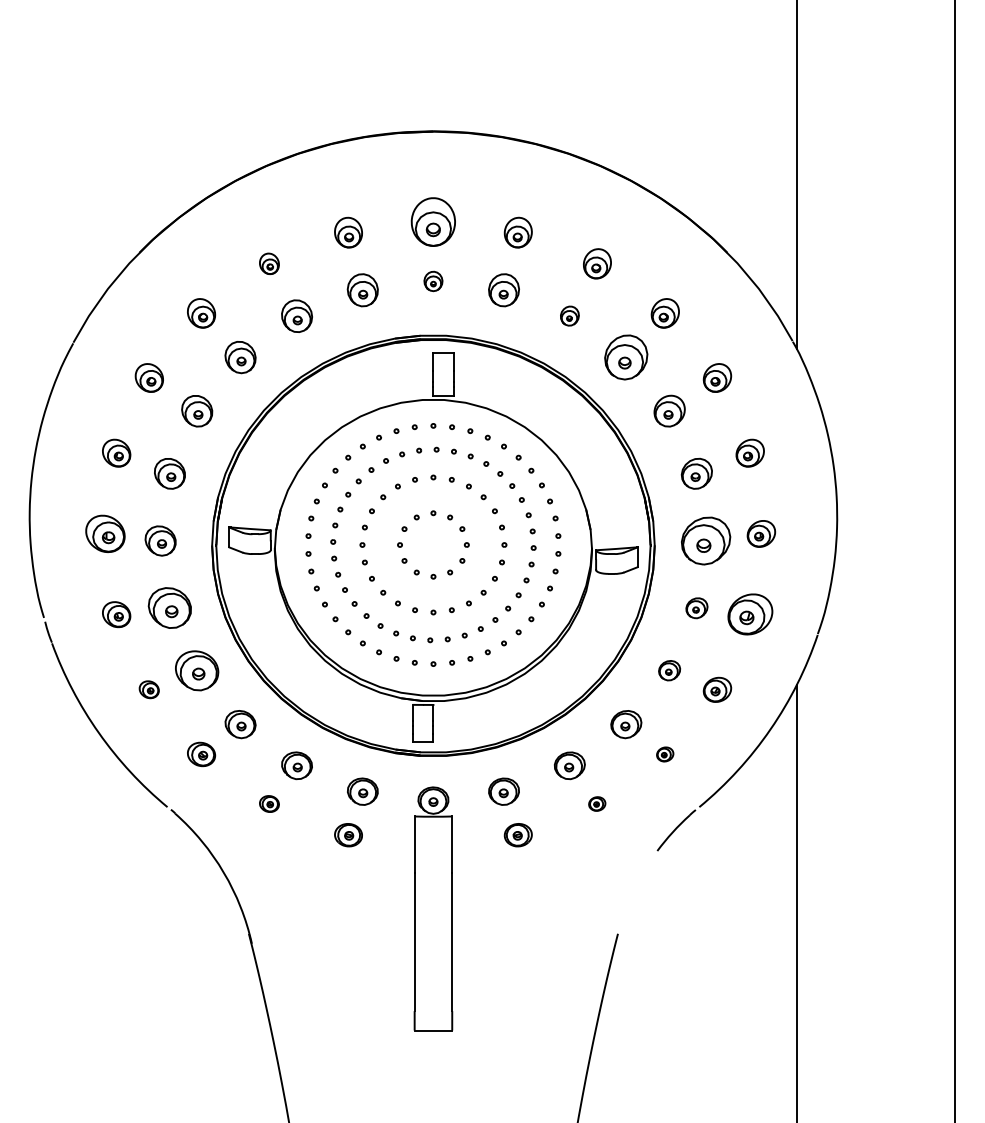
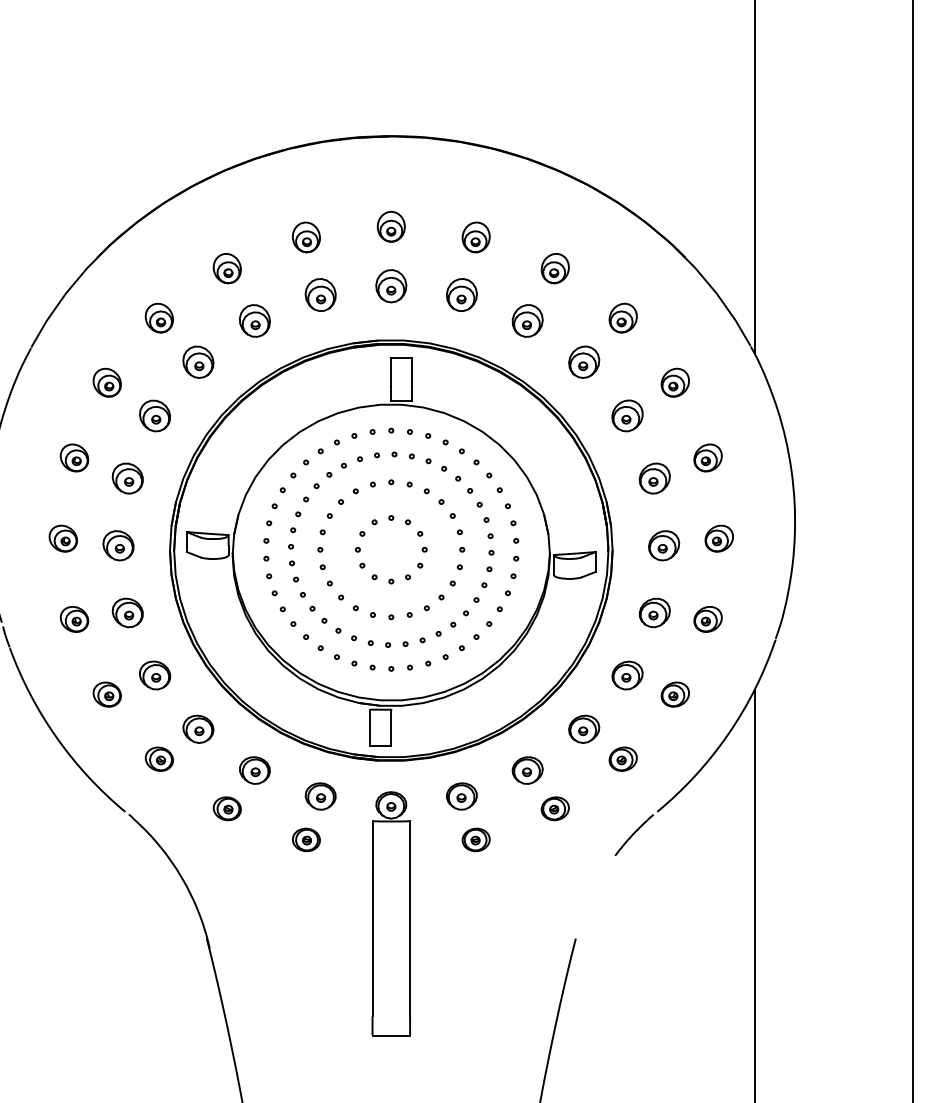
part: (433, 221) -> (391, 226), size x0.62
part: (269, 263) -> (227, 268), size x1.43
part: (433, 281) -> (391, 286), size x1.67
part: (569, 315) -> (527, 320), size x1.67
part: (626, 357) -> (584, 362), size x0.71
part: (105, 533) -> (63, 538), size x0.71
part: (706, 540) -> (664, 545), size x0.62
part: (169, 608) -> (127, 613), size x0.71
part: (696, 608) -> (654, 613), size x1.43
part: (749, 614) -> (707, 619), size x0.62
part: (197, 670) -> (155, 675), size x0.71
part: (669, 670) -> (627, 675), size x1.43
part: (148, 689) -> (106, 694), size x1.43
part: (664, 754) -> (622, 759), size x1.67
part: (269, 803) -> (227, 808), size x1.43
part: (596, 803) -> (554, 808), size x1.67

